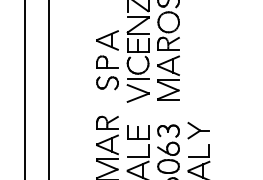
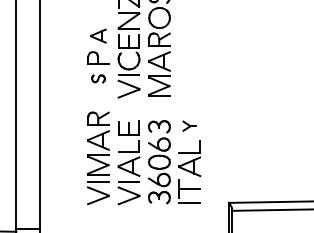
part: (107, 39) -> (98, 35), size x0.7
part: (107, 82) -> (98, 78), size x0.6
part: (198, 129) -> (189, 125), size x0.6

